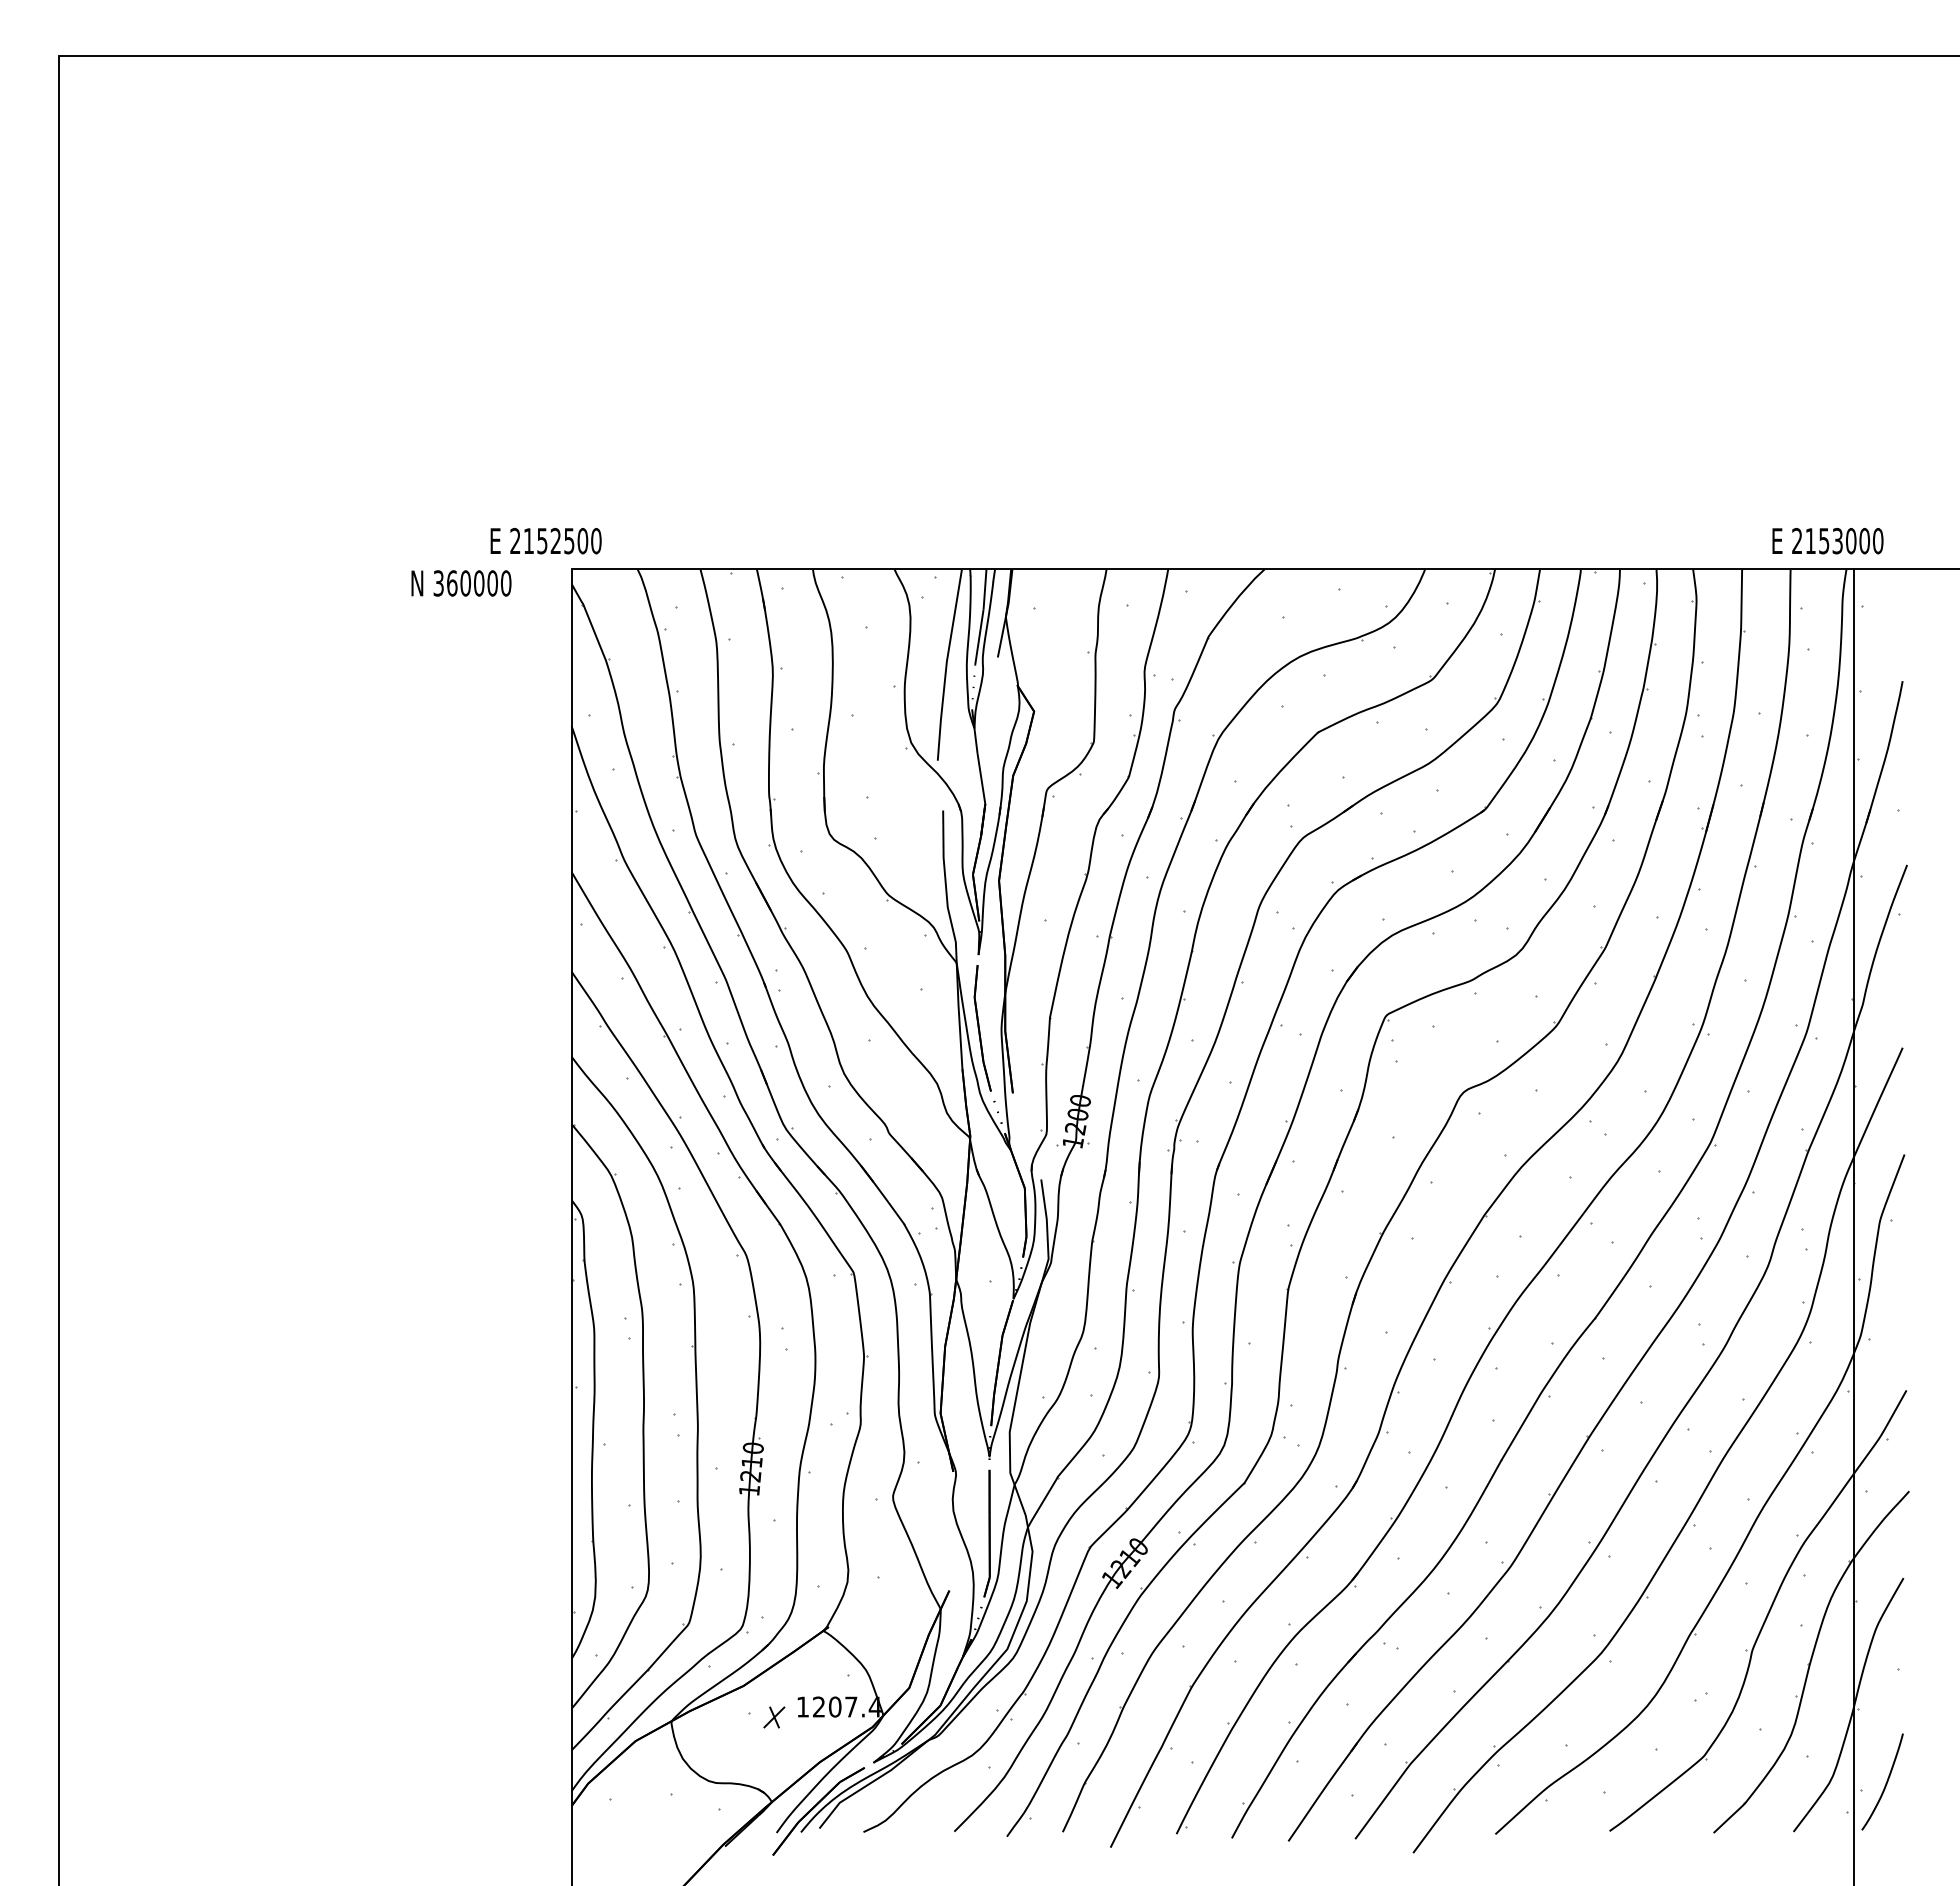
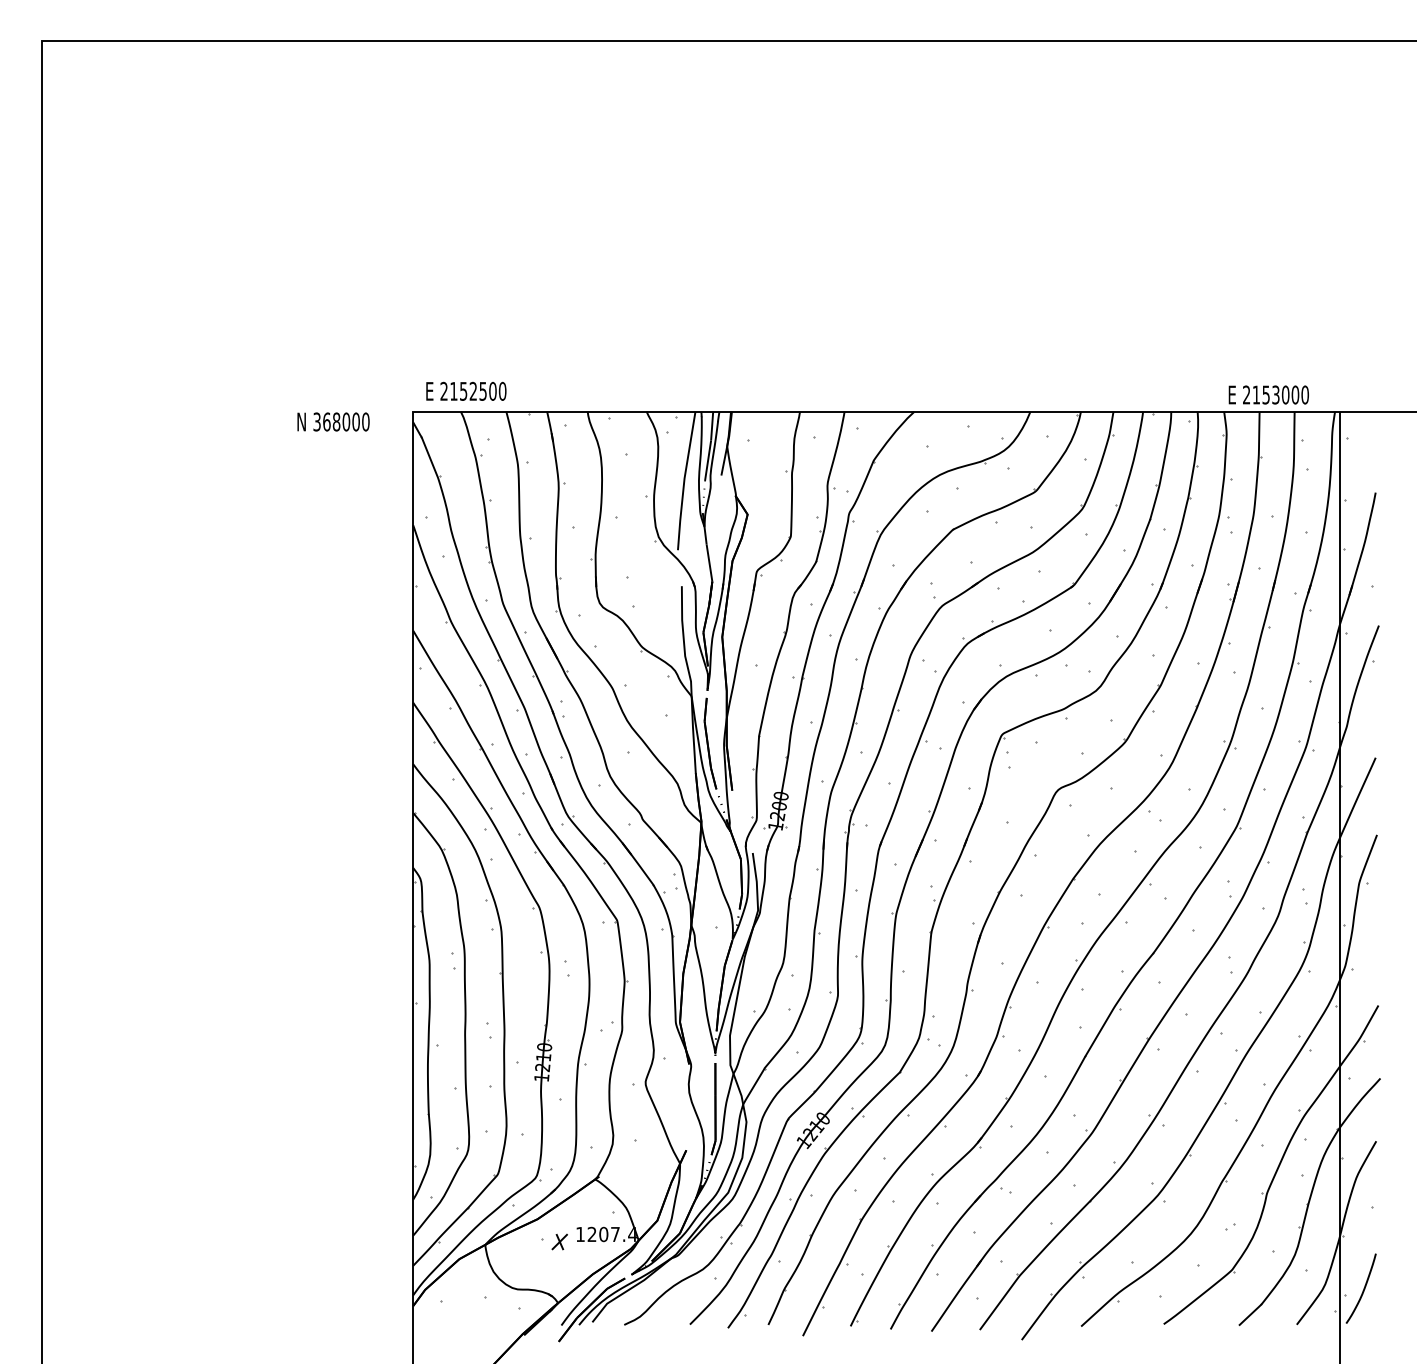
text: (545, 541) -> (465, 391), moved
text: (1827, 541) -> (1268, 395), moved
text: (465, 583) -> (336, 422), 360000 -> 368000

